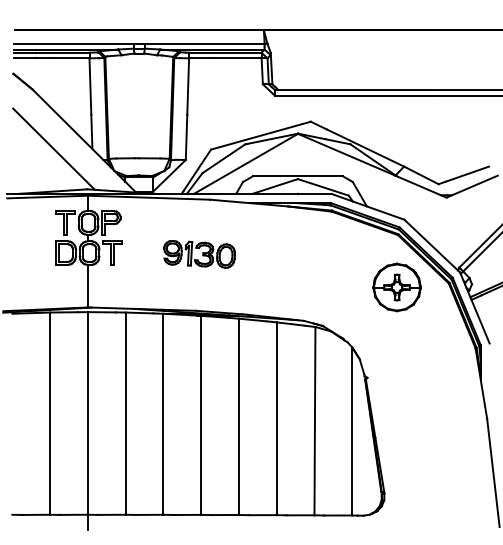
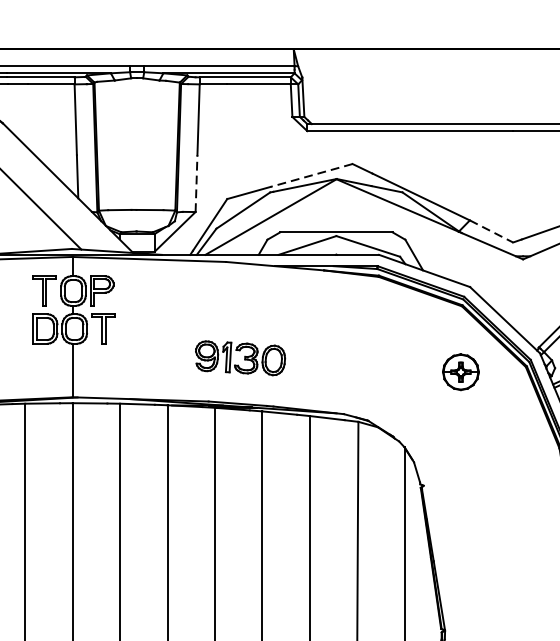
line: (278, 130) -> (312, 175), solid -> dashed
line: (186, 137) -> (196, 183), solid -> dashed
line: (421, 175) -> (491, 231), solid -> dashed
part: (199, 254) -> (240, 358), moved
part: (396, 287) -> (460, 372), size x0.6

